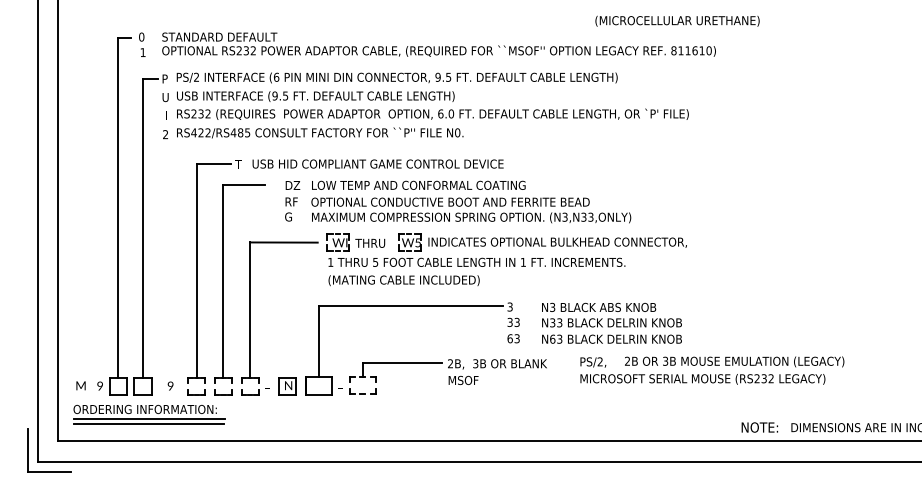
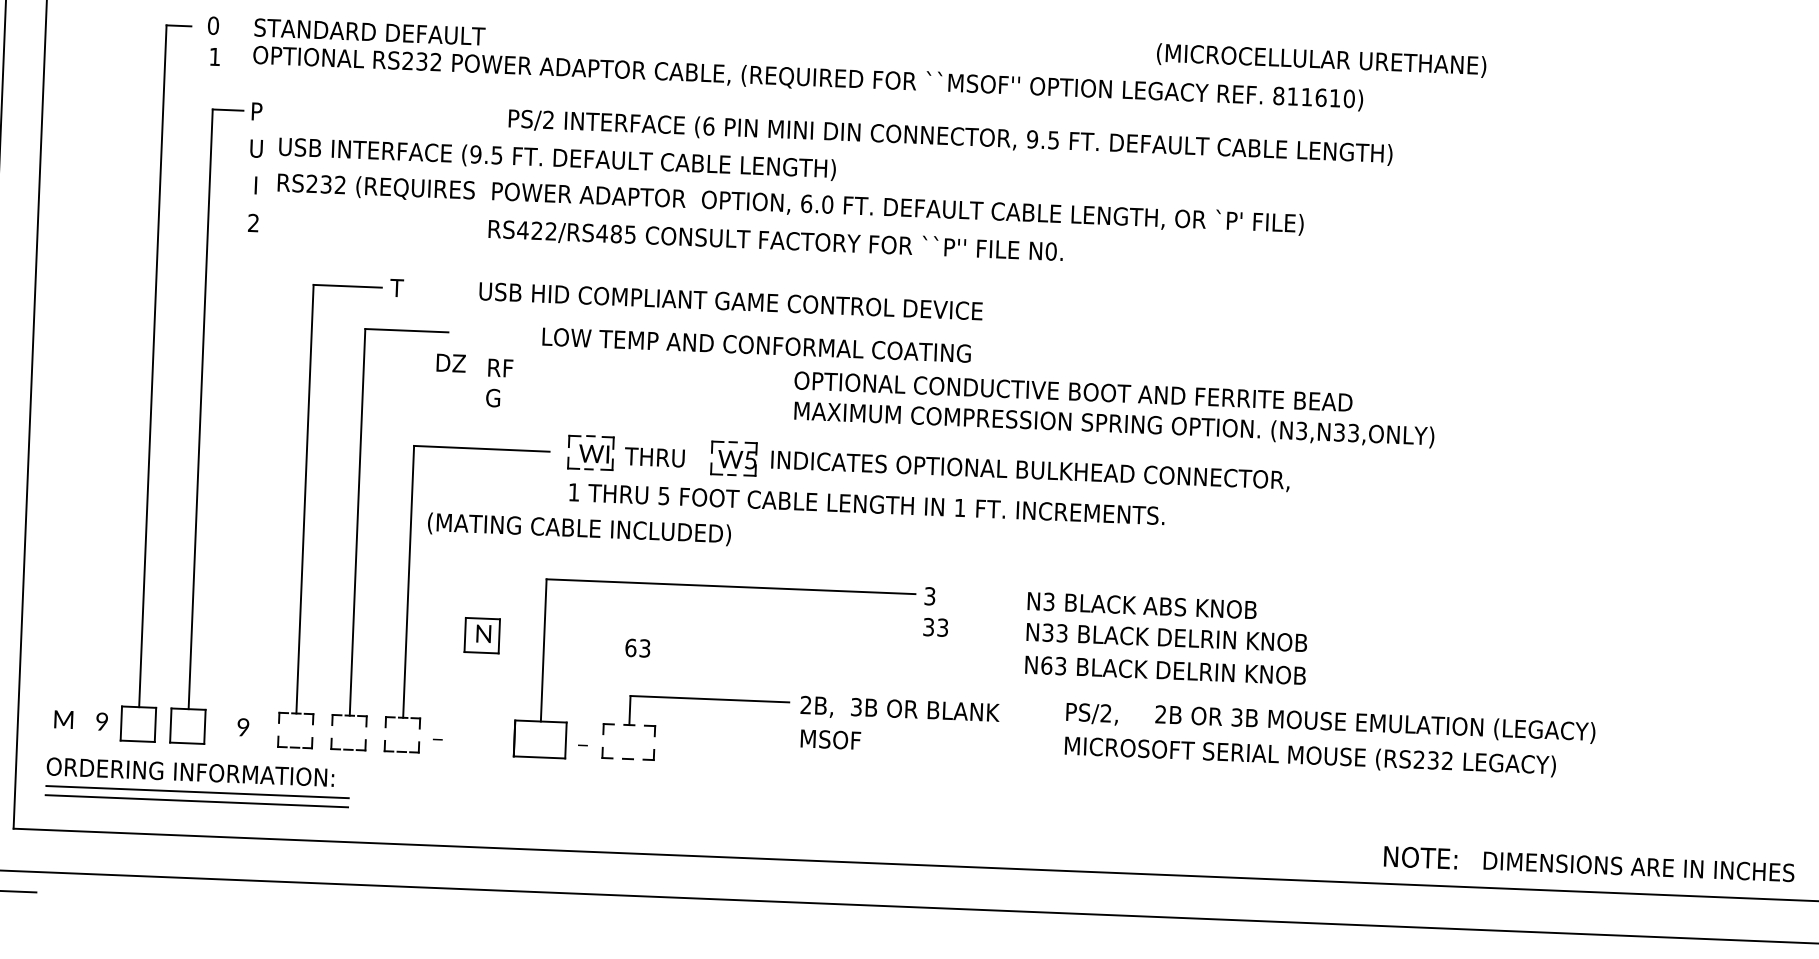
text: (677, 20) -> (1321, 59), moved
text: (396, 77) -> (949, 136), moved
text: (320, 132) -> (776, 239), moved
text: (377, 163) -> (729, 300), moved
text: (292, 185) -> (450, 363), moved
text: (471, 210) -> (1114, 409), moved
text: (403, 280) -> (578, 528), moved
text: (611, 322) -> (1165, 636), moved
text: (513, 338) -> (637, 647), moved
part: (287, 386) -> (481, 635), moved

